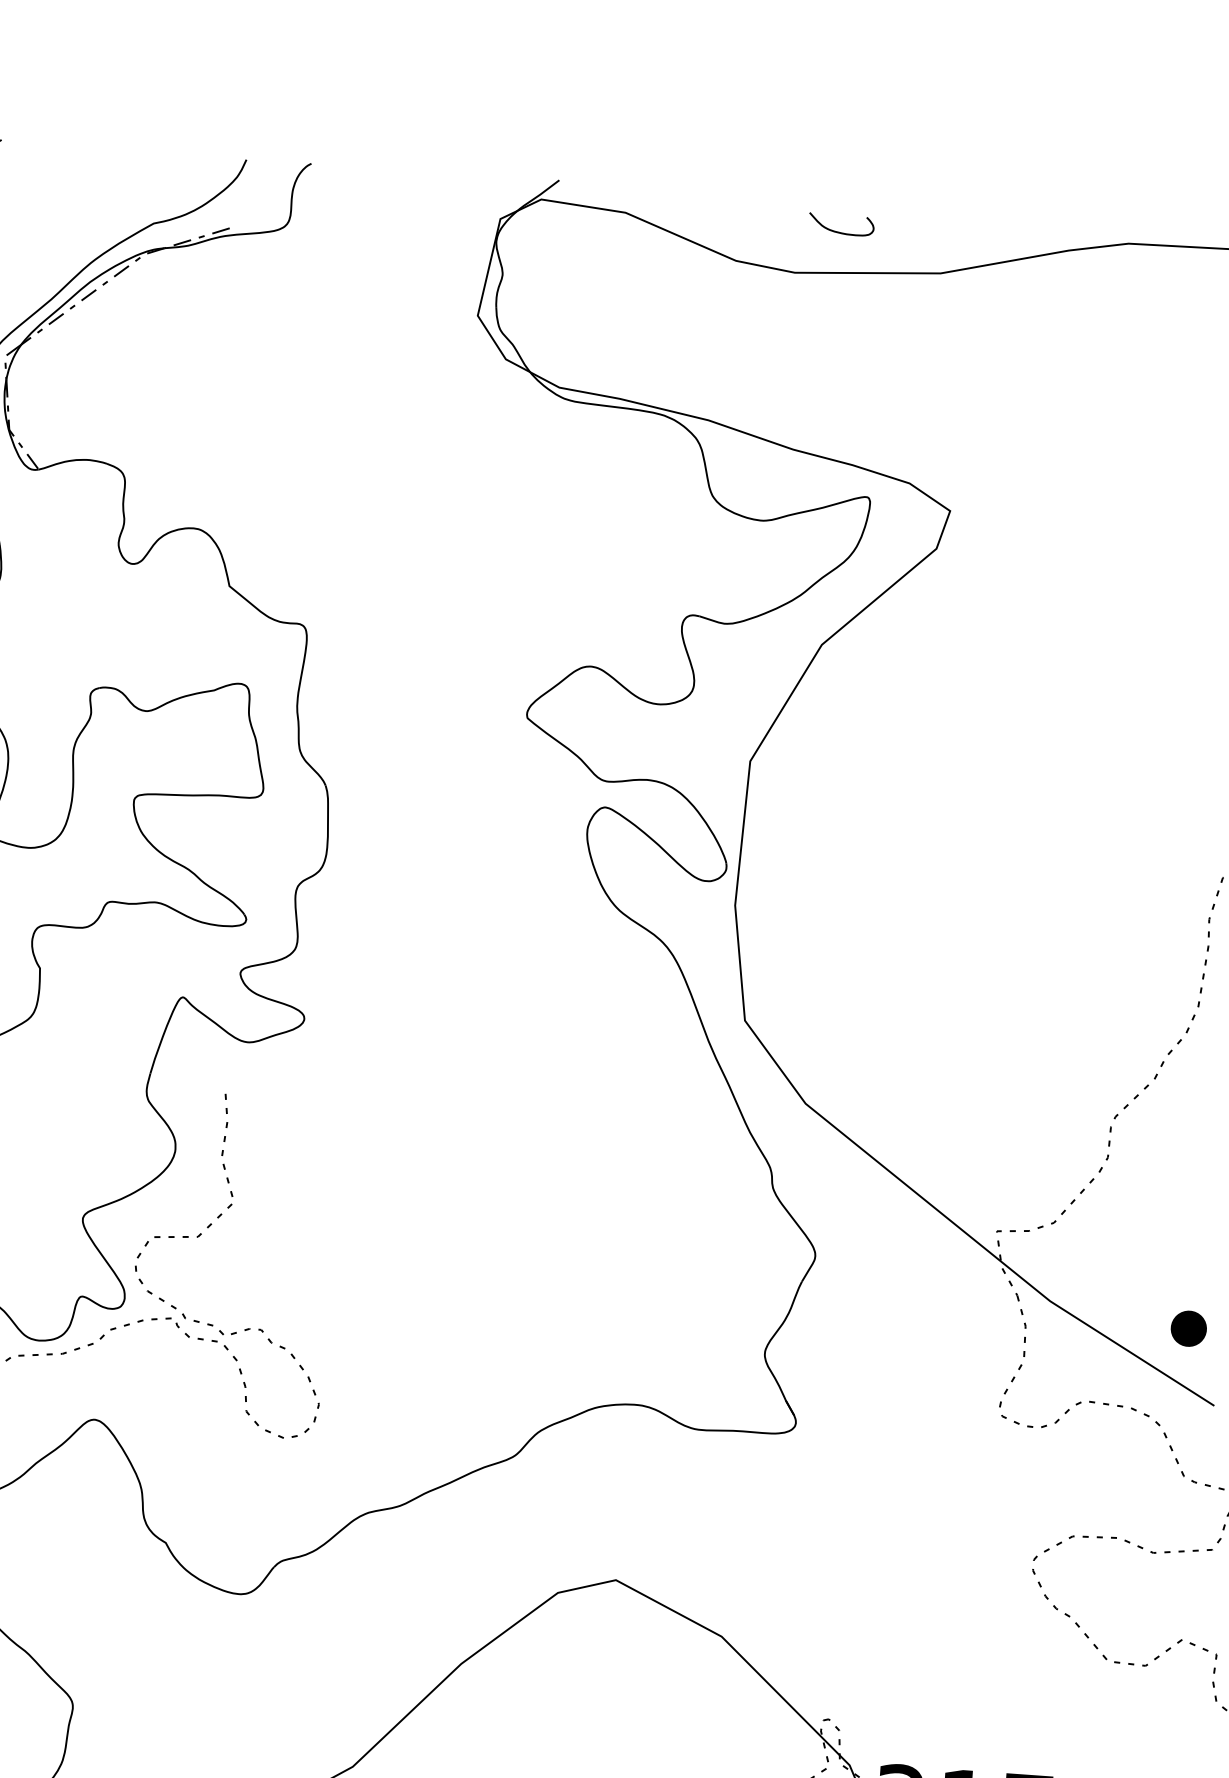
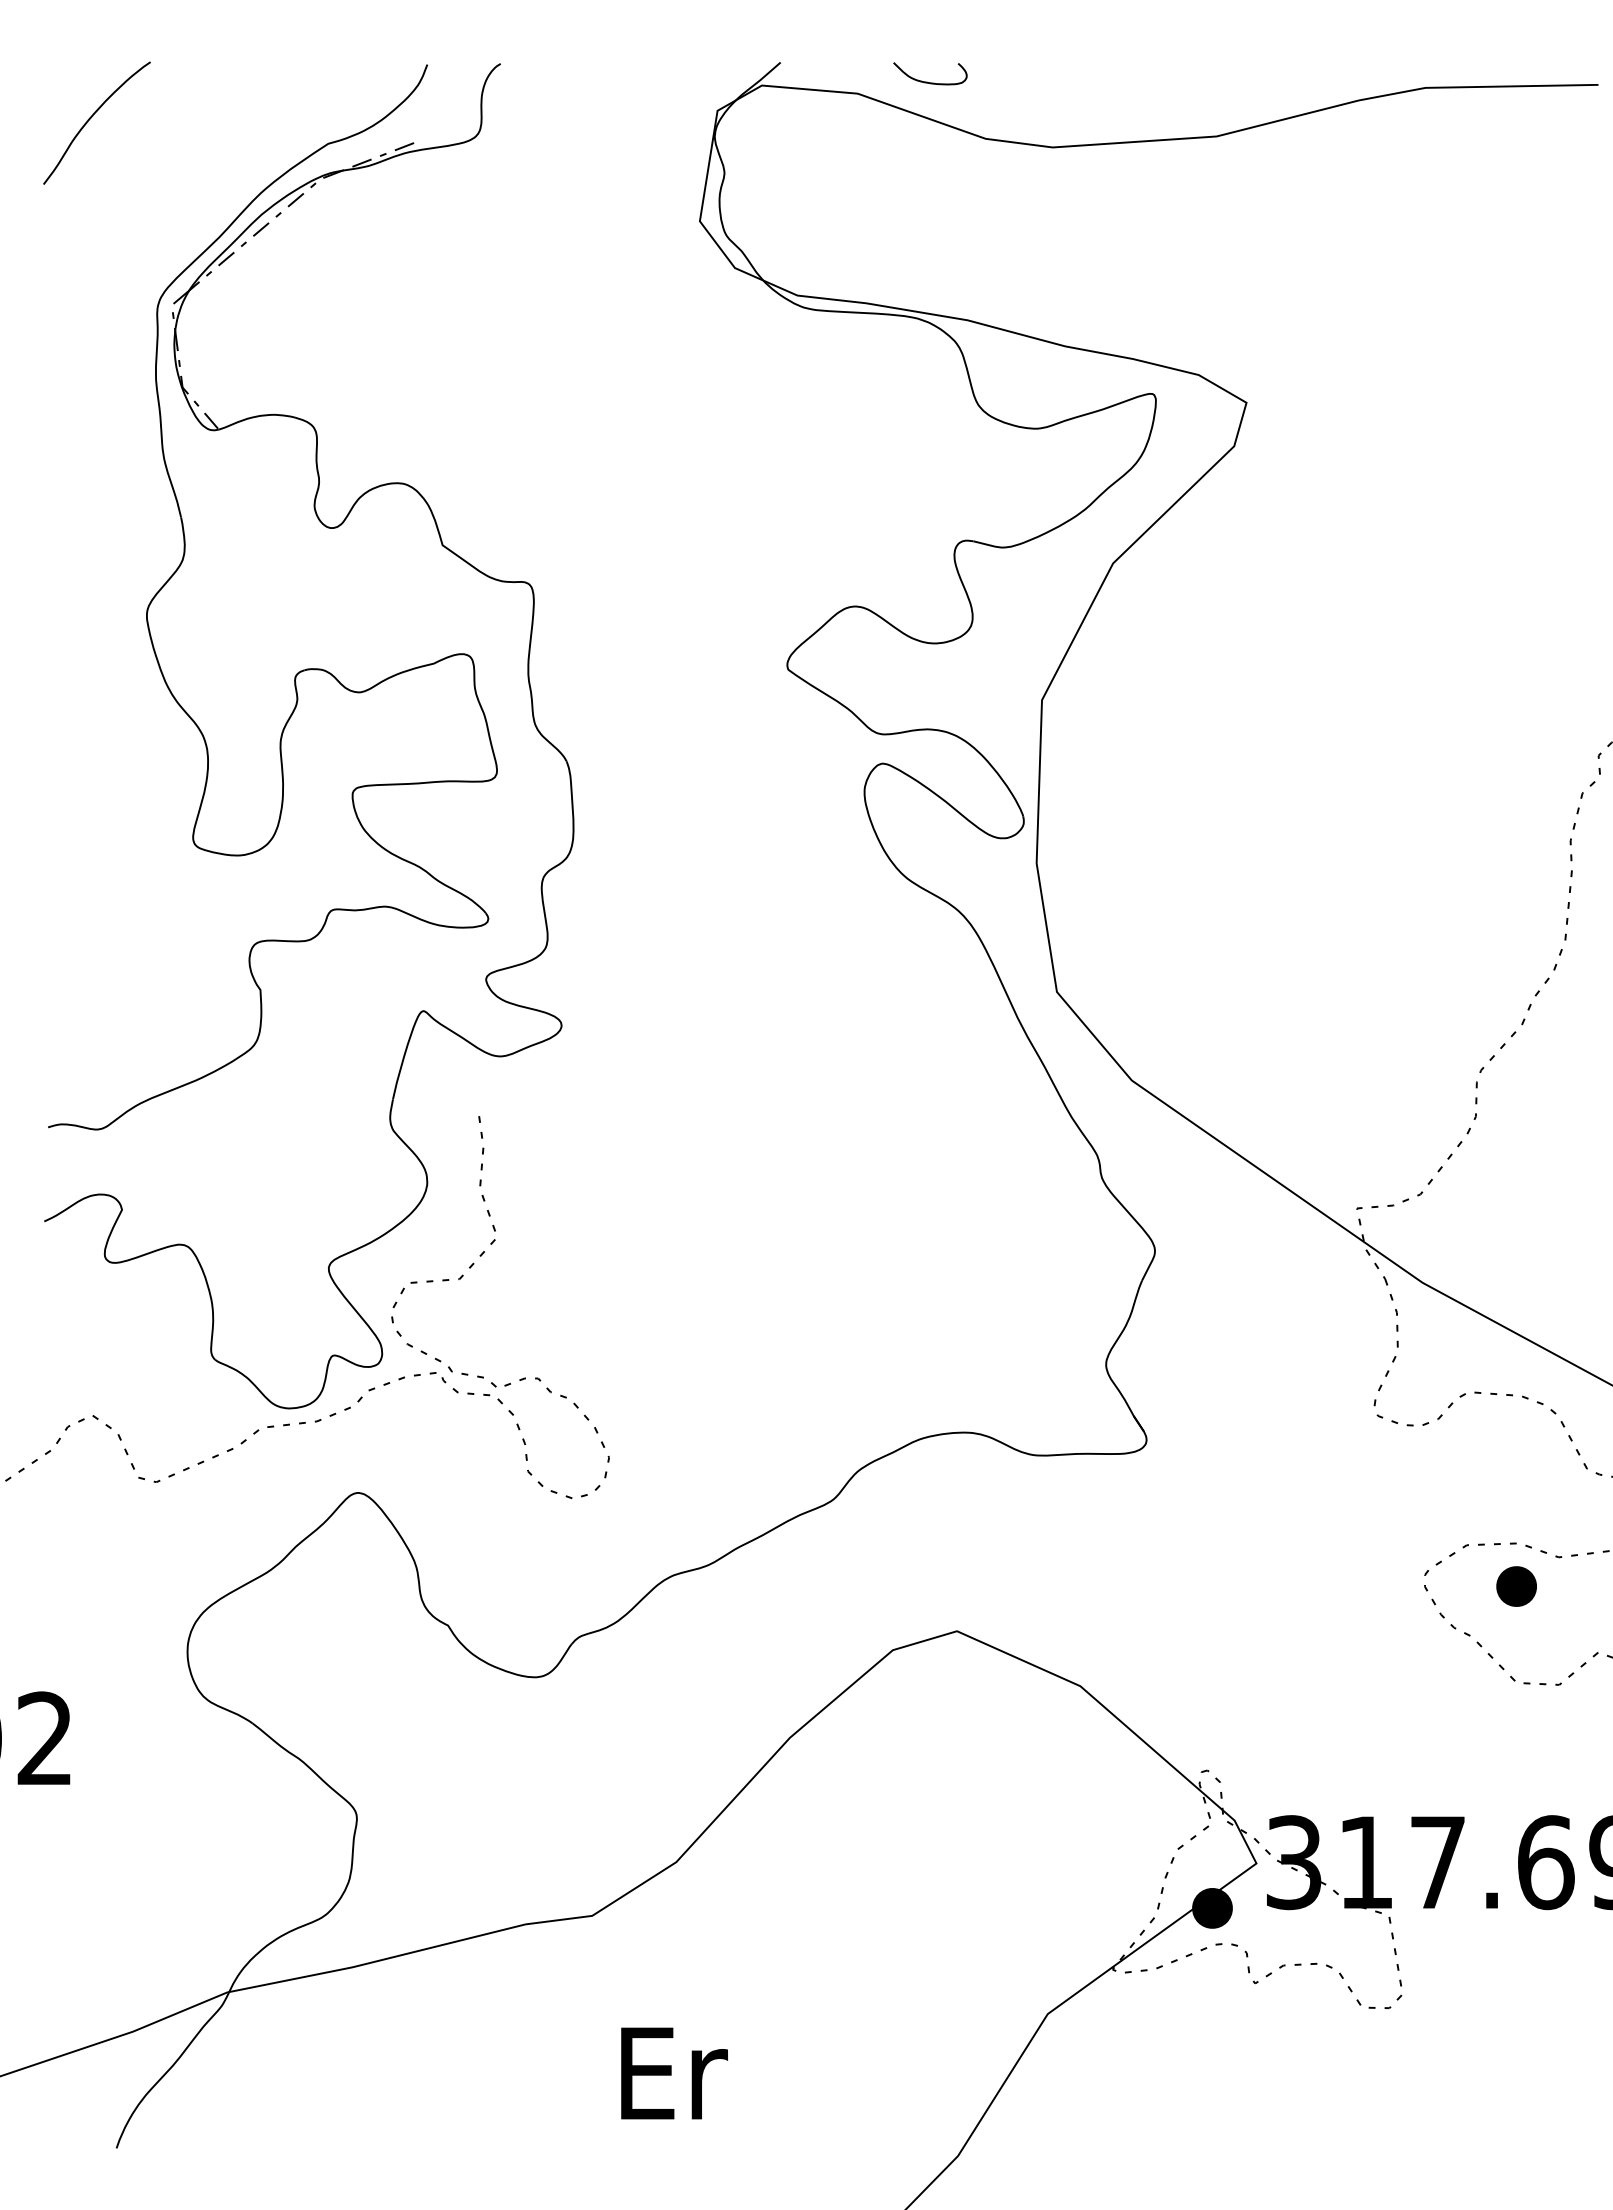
curve: (838, 231) -> (927, 81), moved
part: (1188, 1328) -> (1516, 1586), moved

